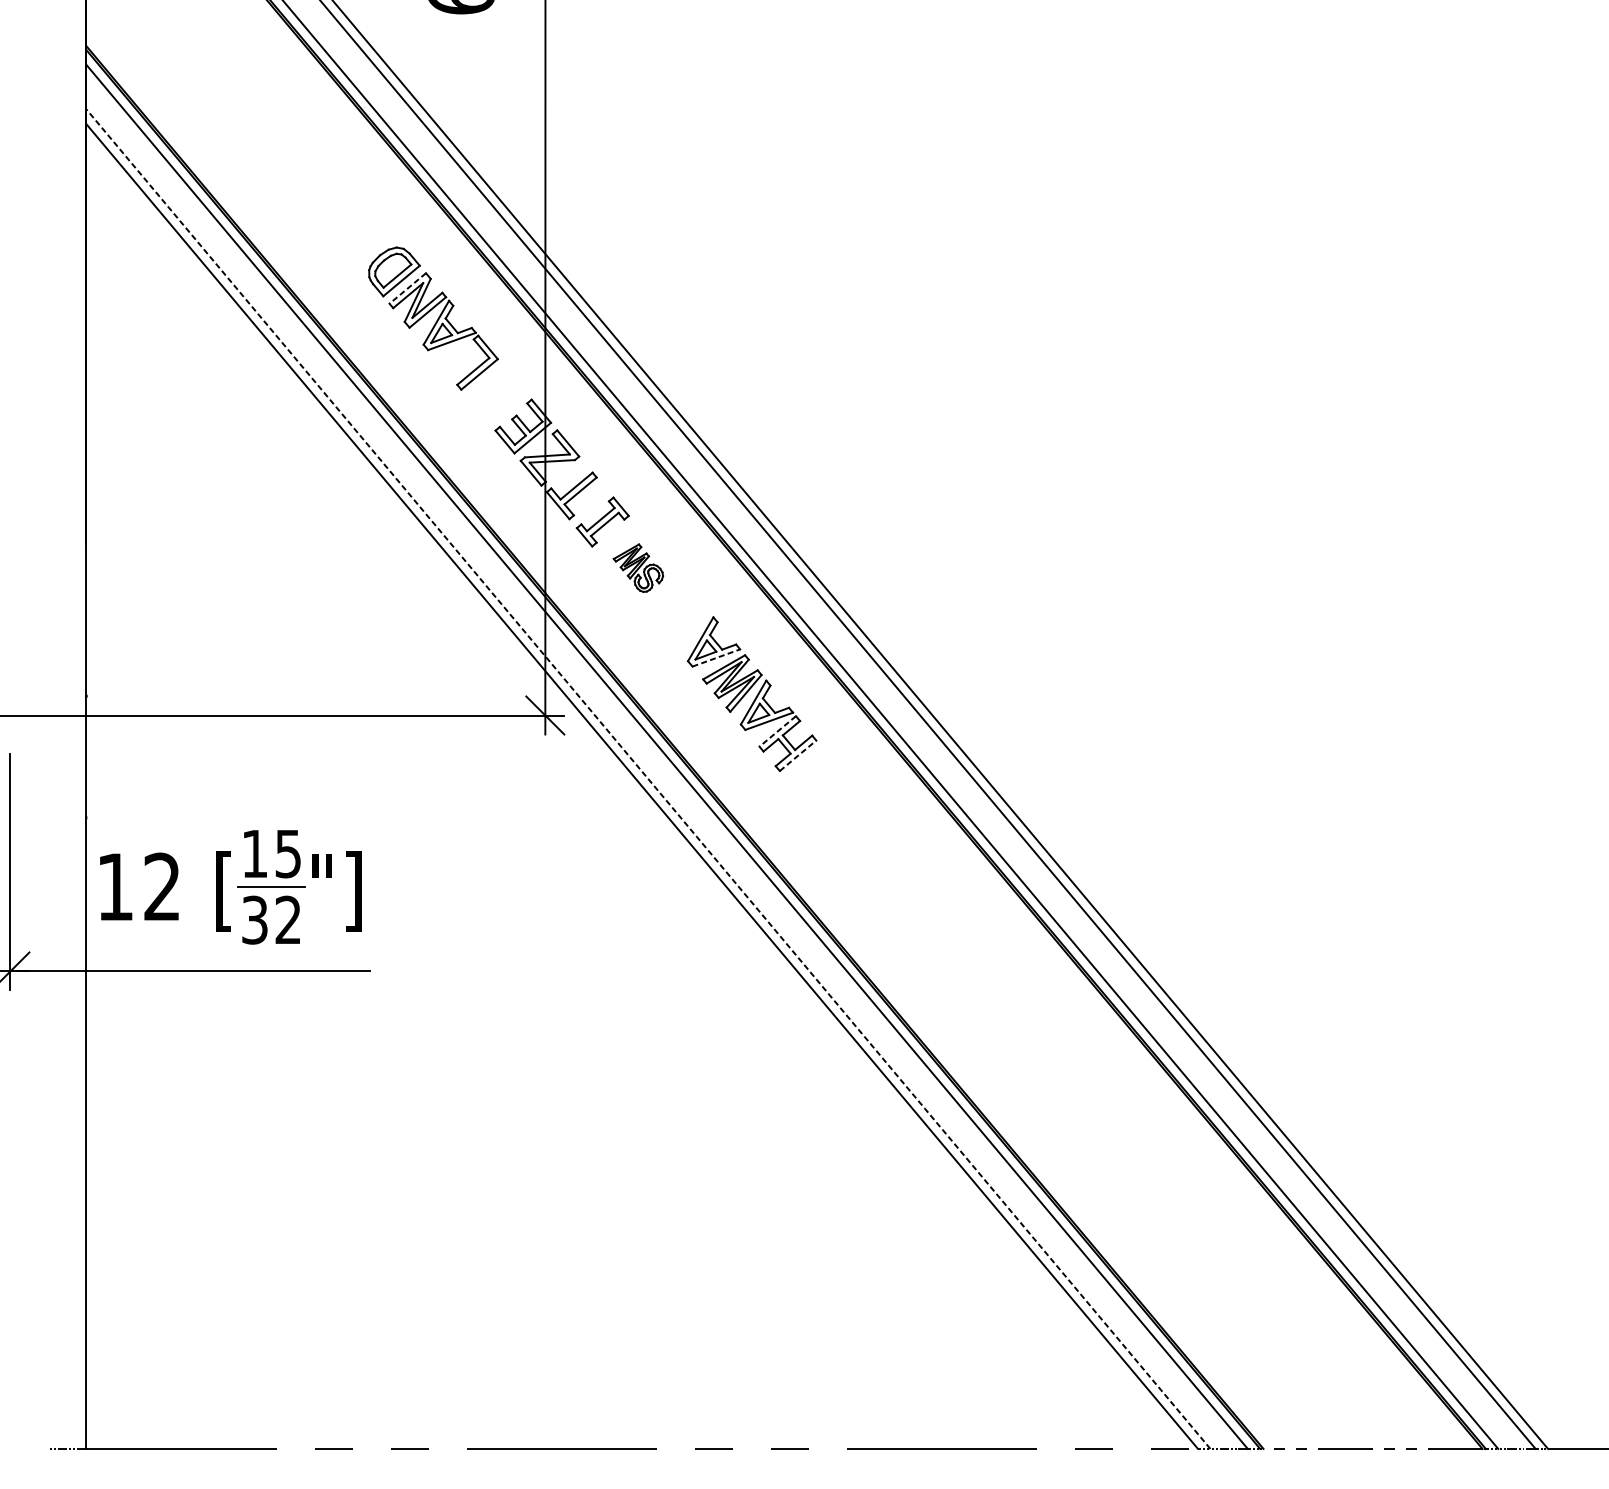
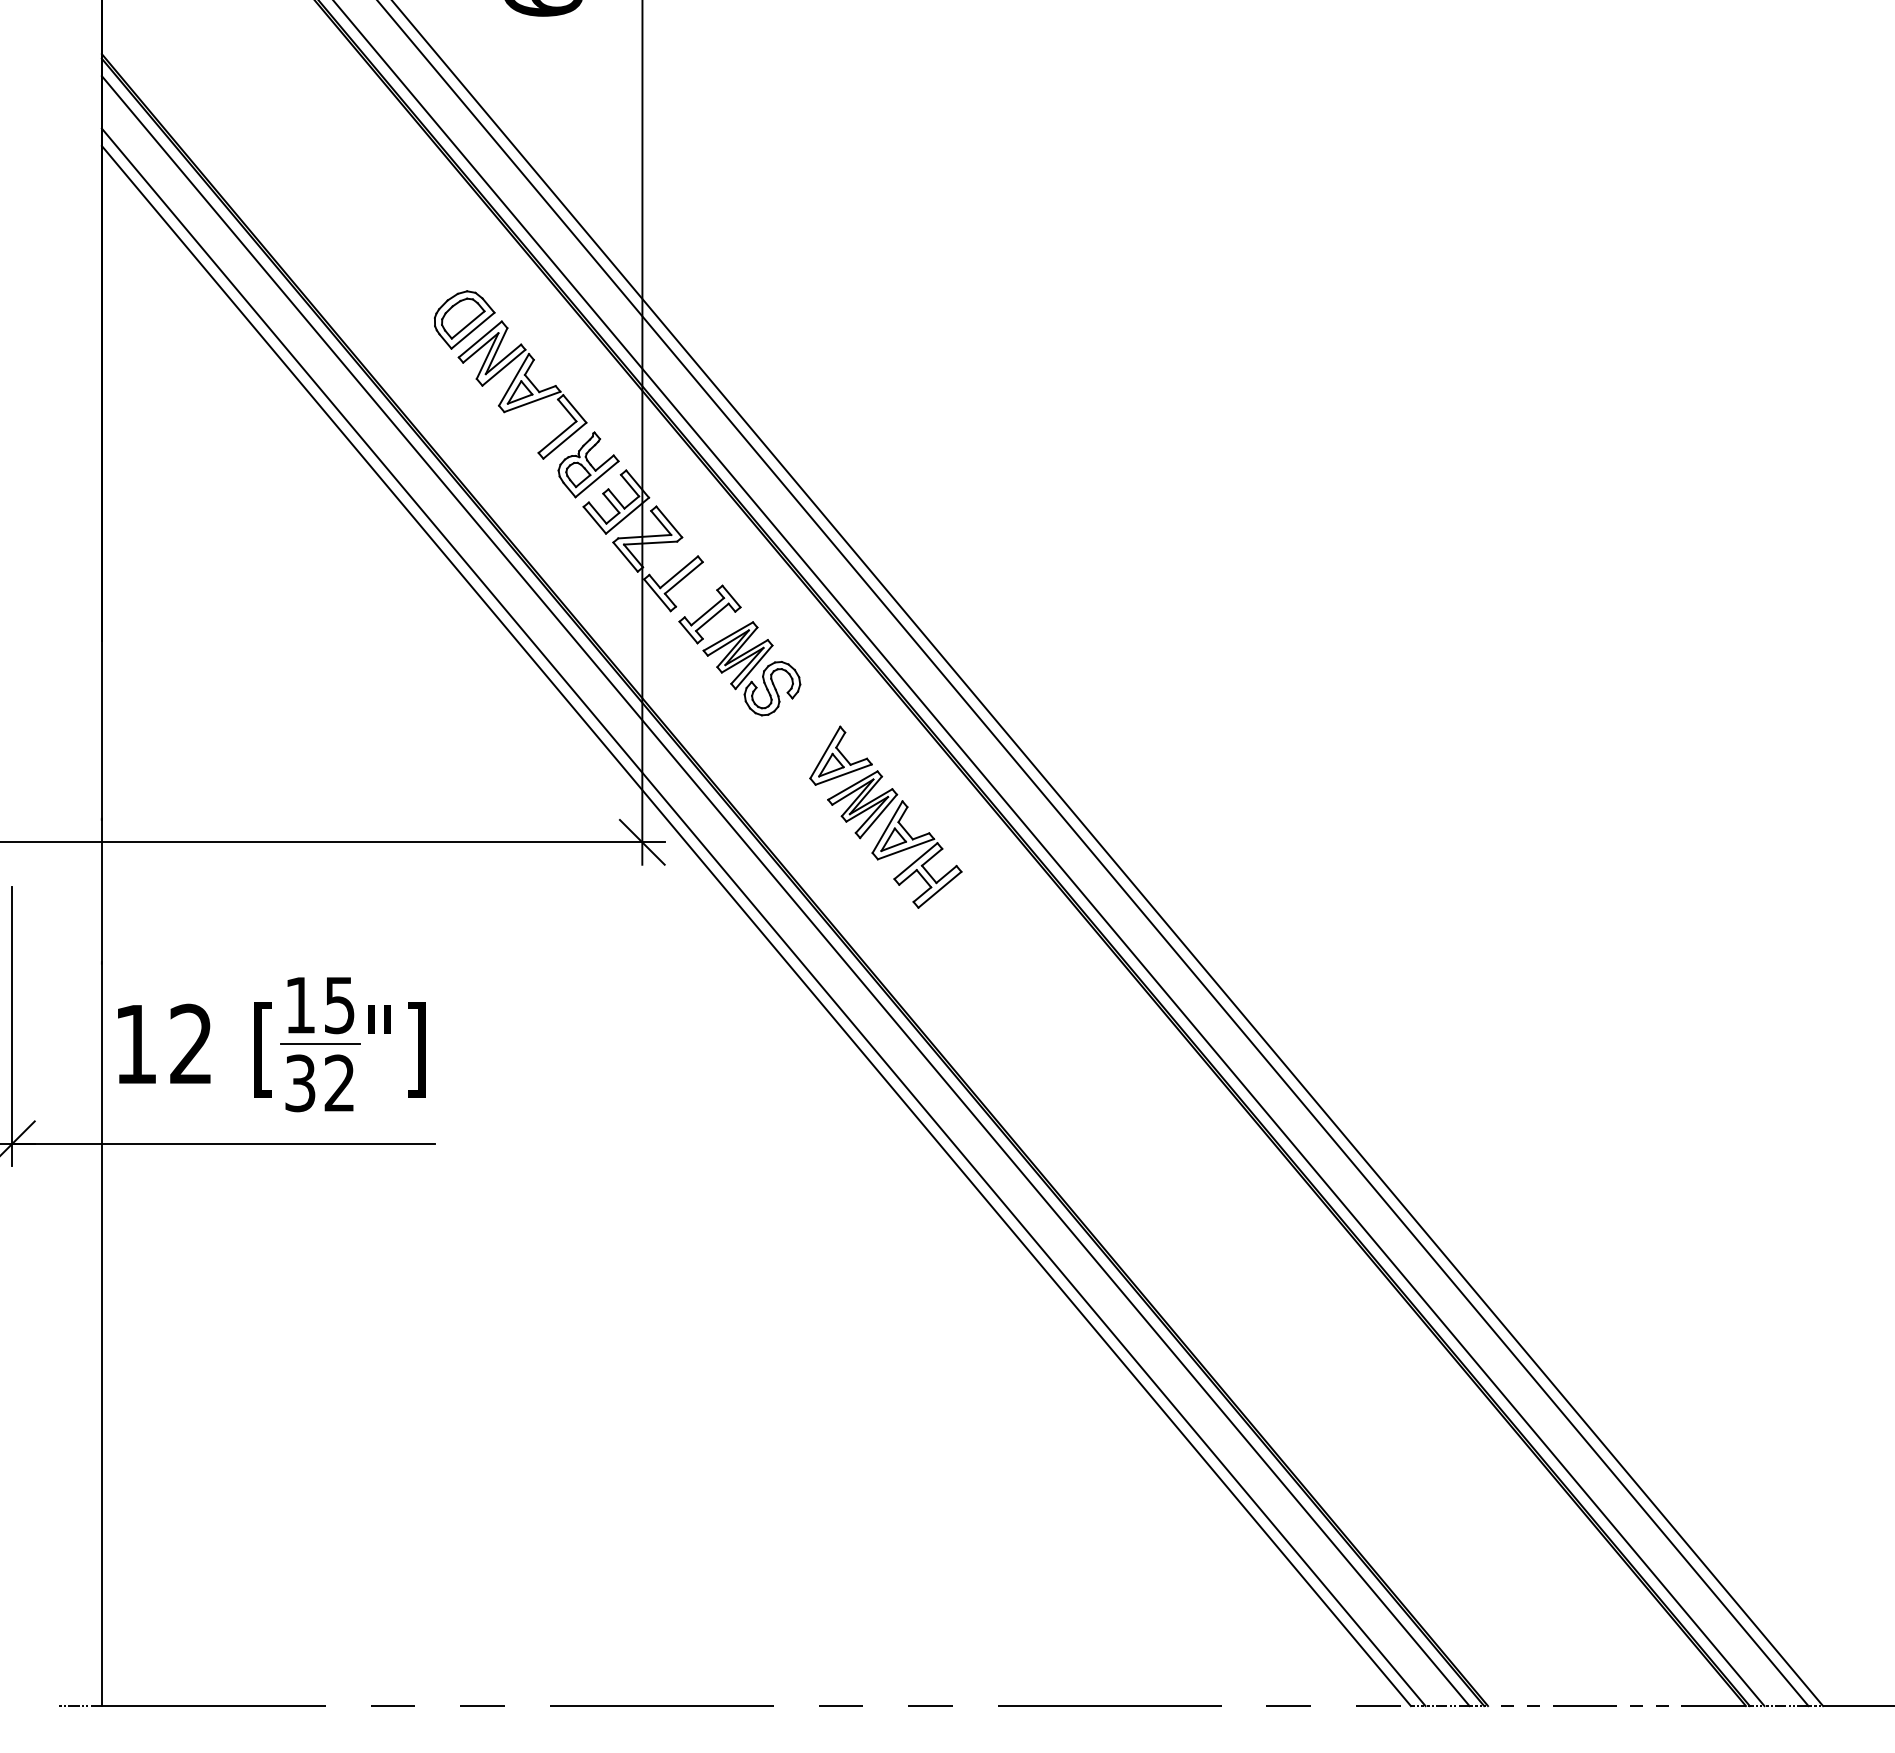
line: (407, 288) -> (480, 339), dashed -> solid
part: (499, 394) -> (588, 464), added
part: (638, 567) -> (751, 668), size x1.67
line: (716, 657) -> (843, 774), dashed -> solid
line: (778, 731) -> (916, 861), dashed -> solid
line: (797, 755) -> (939, 889), dashed -> solid
line: (648, 779) -> (763, 917), dashed -> solid

